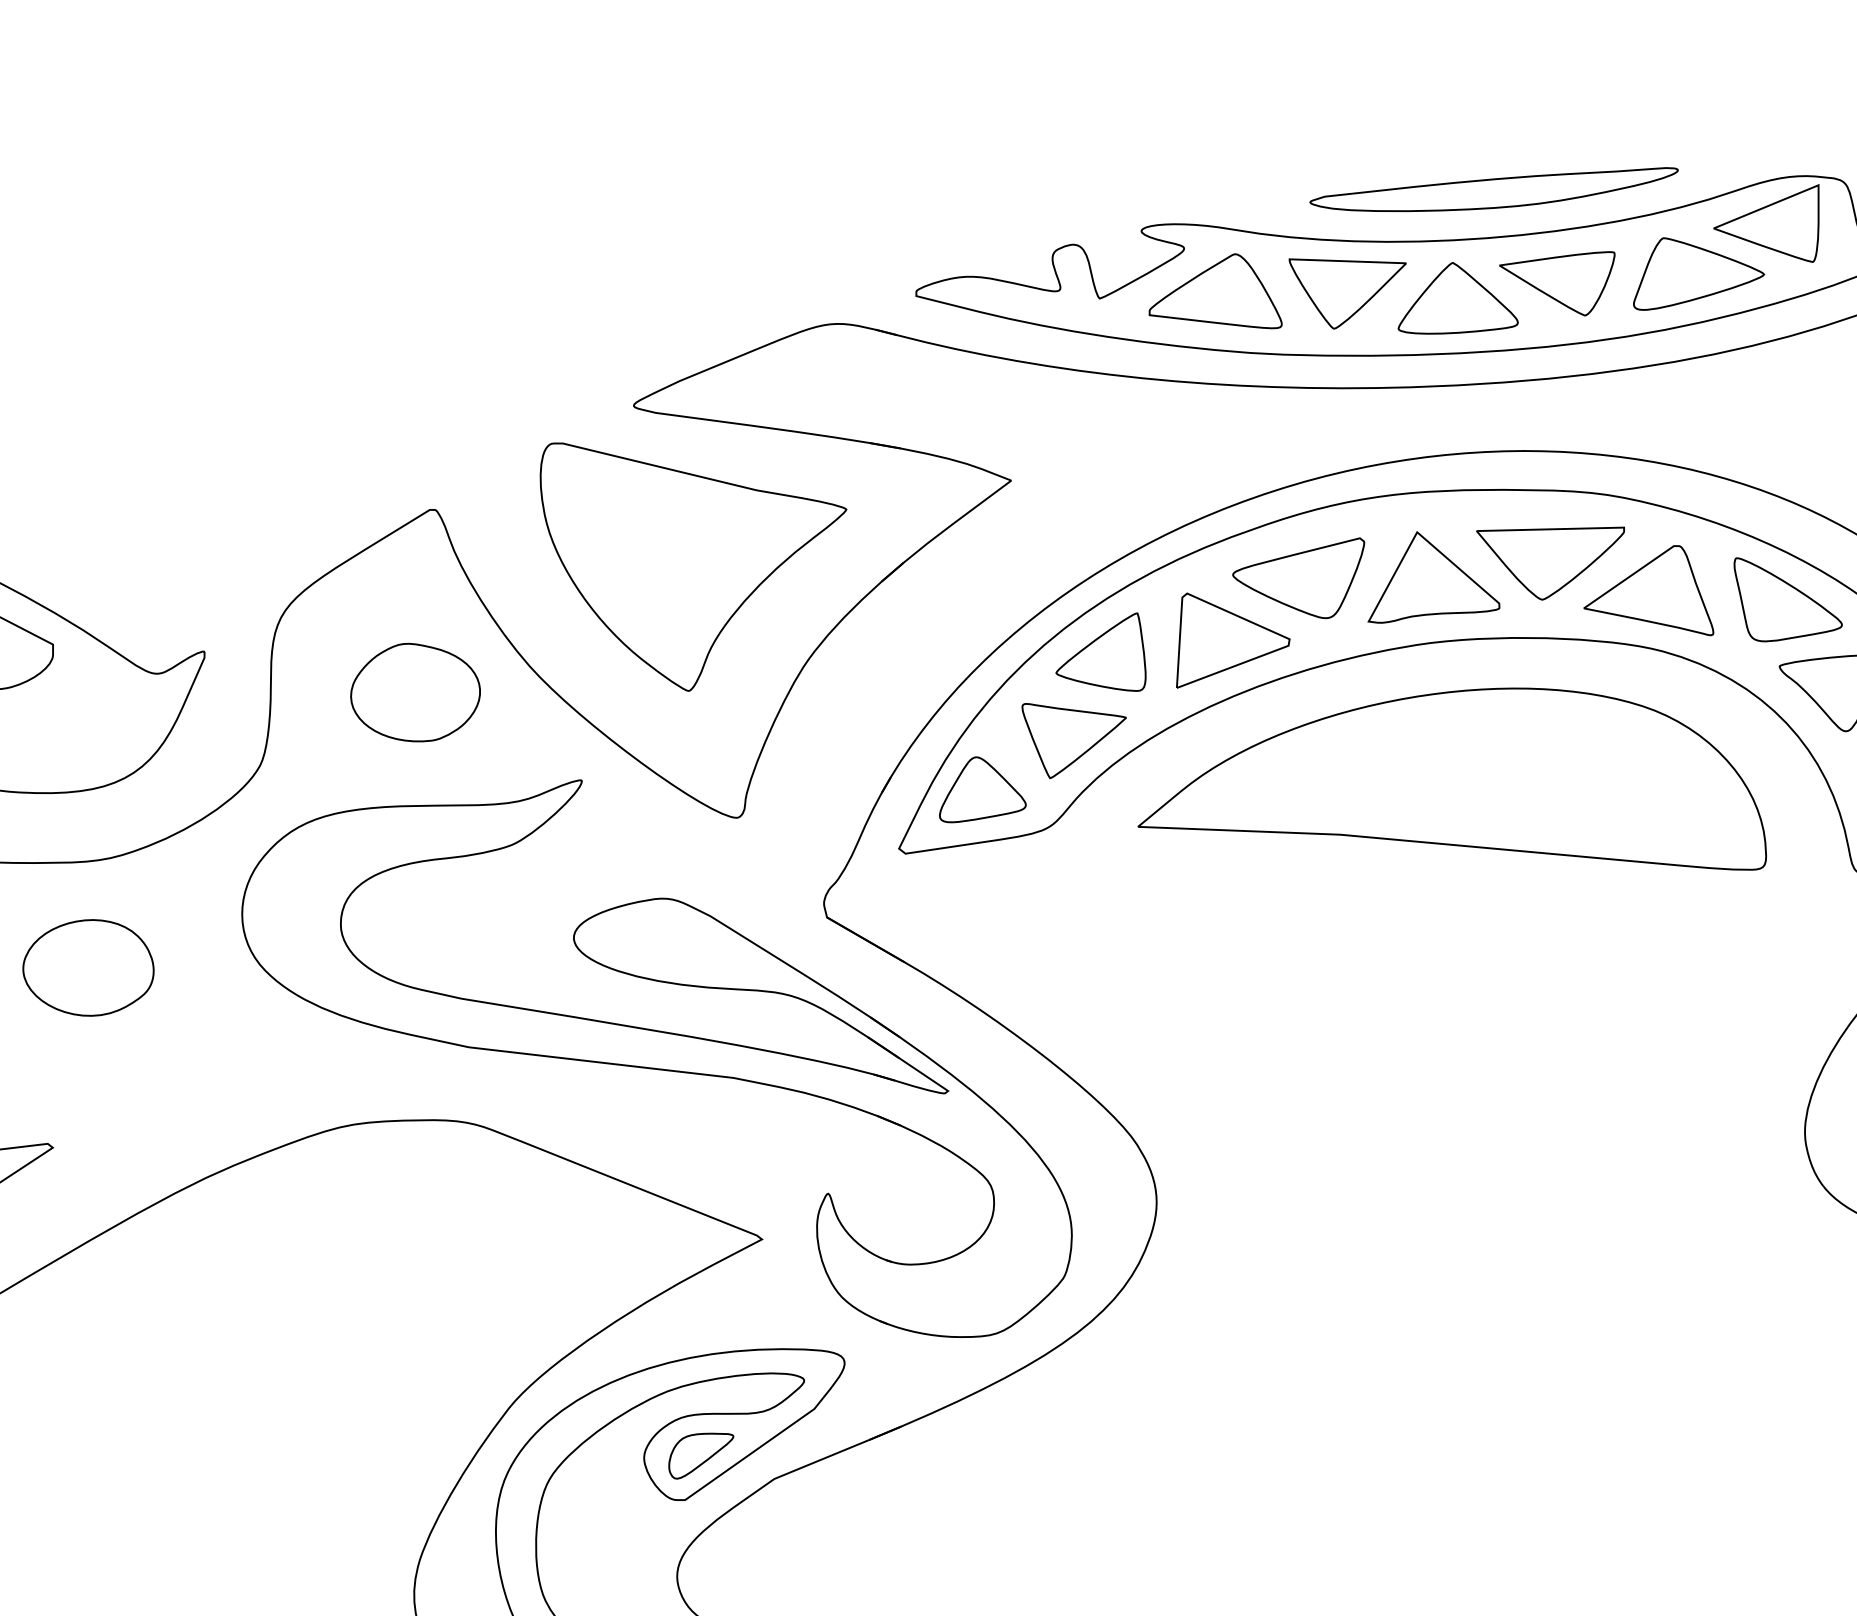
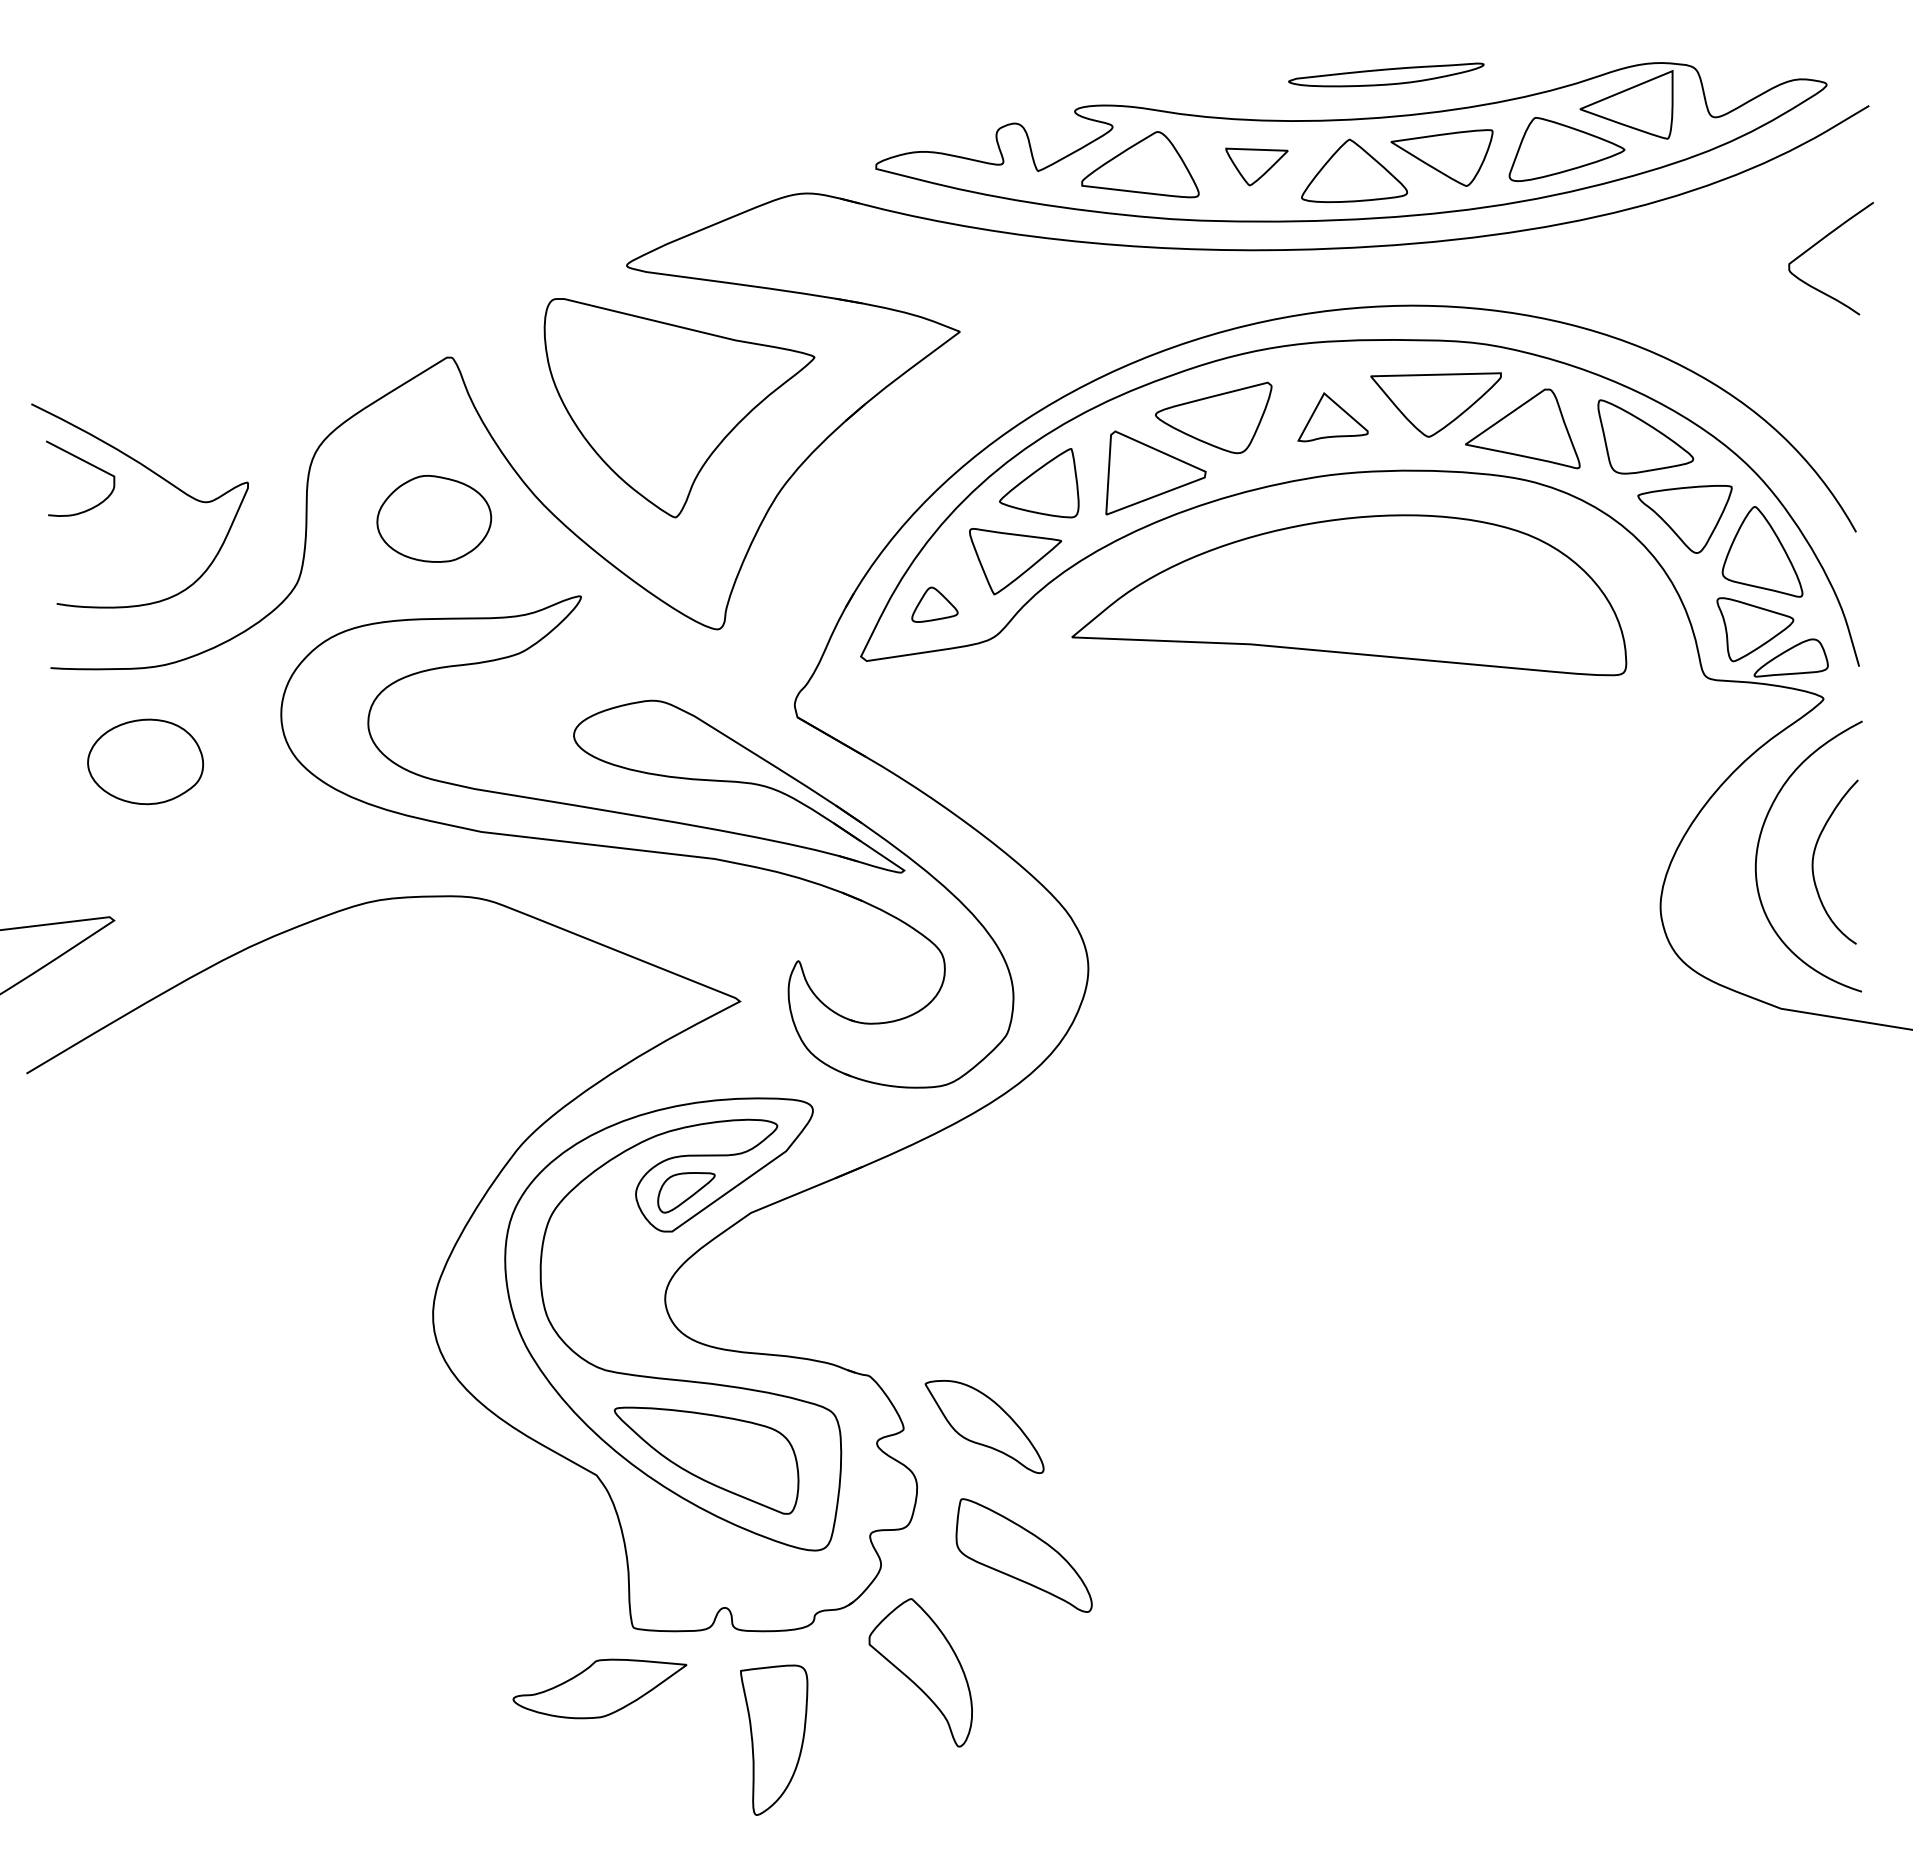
part: (1494, 189) -> (1386, 74), size x0.6
part: (1347, 293) -> (1256, 166), size x0.6
part: (1433, 577) -> (1332, 417), size x0.6
part: (982, 789) -> (934, 604), size x0.6

